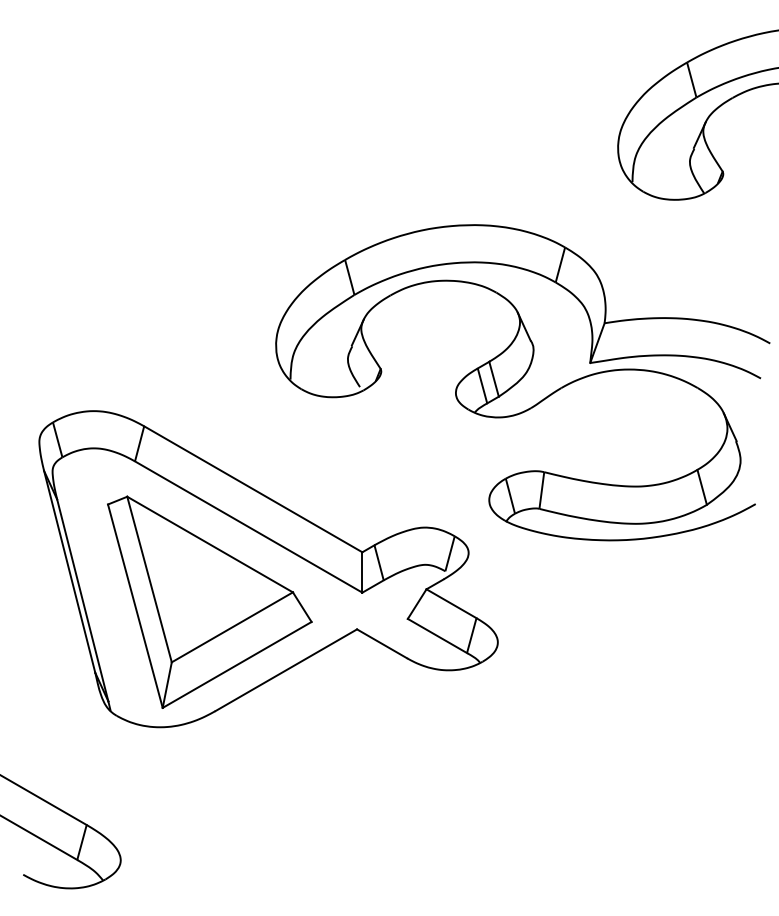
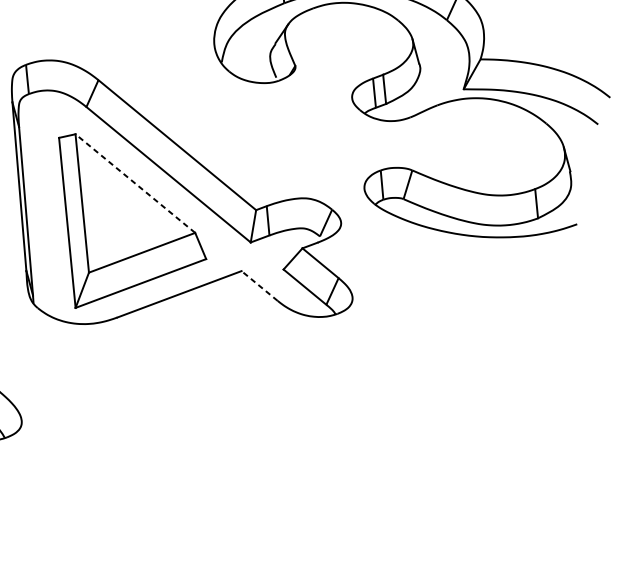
line: (210, 544) -> (135, 183), solid -> dashed
line: (382, 643) -> (260, 285), solid -> dashed

